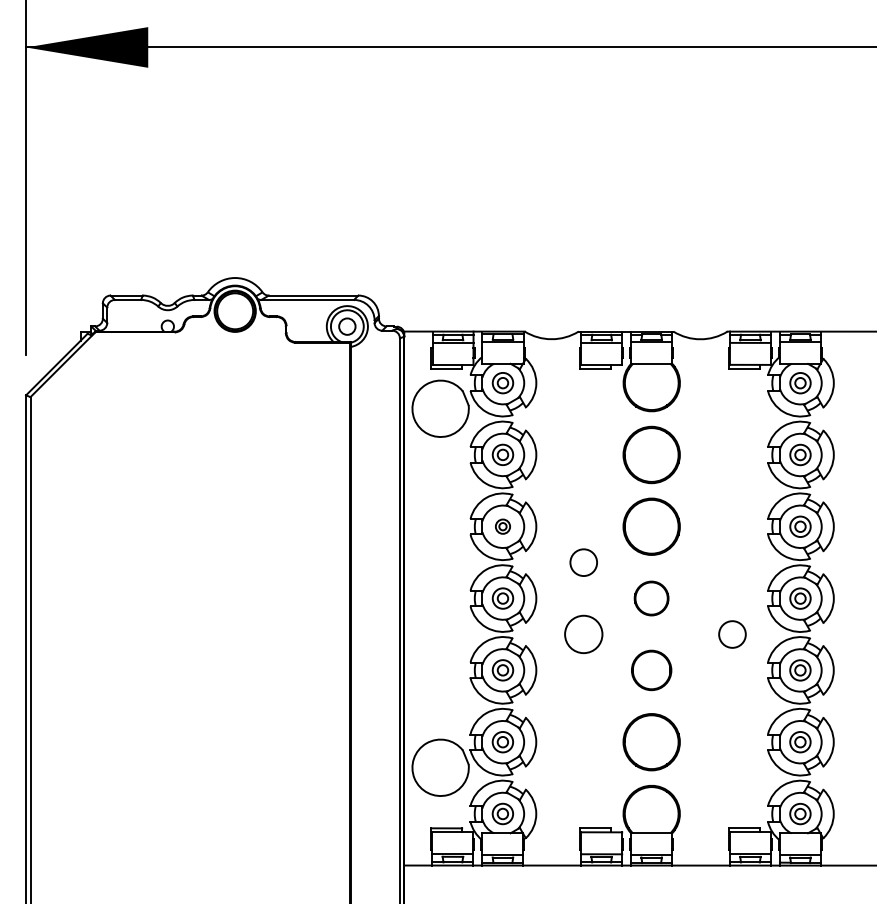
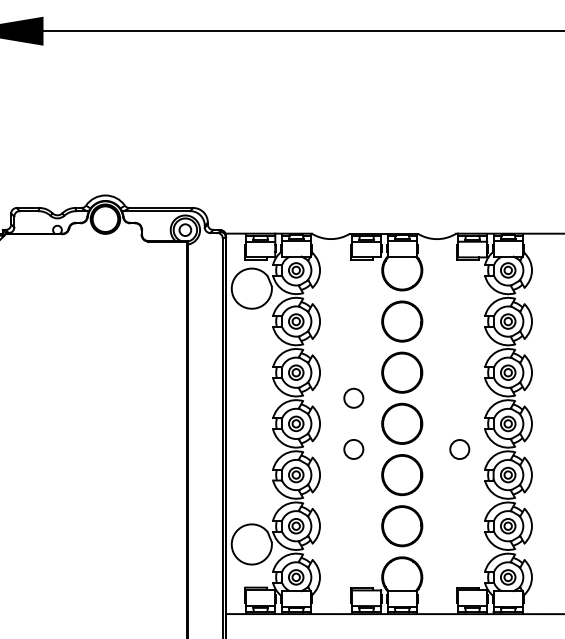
part: (502, 526) -> (295, 372), size x1.43
circle: (651, 598) -> (402, 423), size x1.67
circle: (583, 634) -> (353, 449), size x0.71
circle: (651, 670) -> (402, 475), size x1.43

